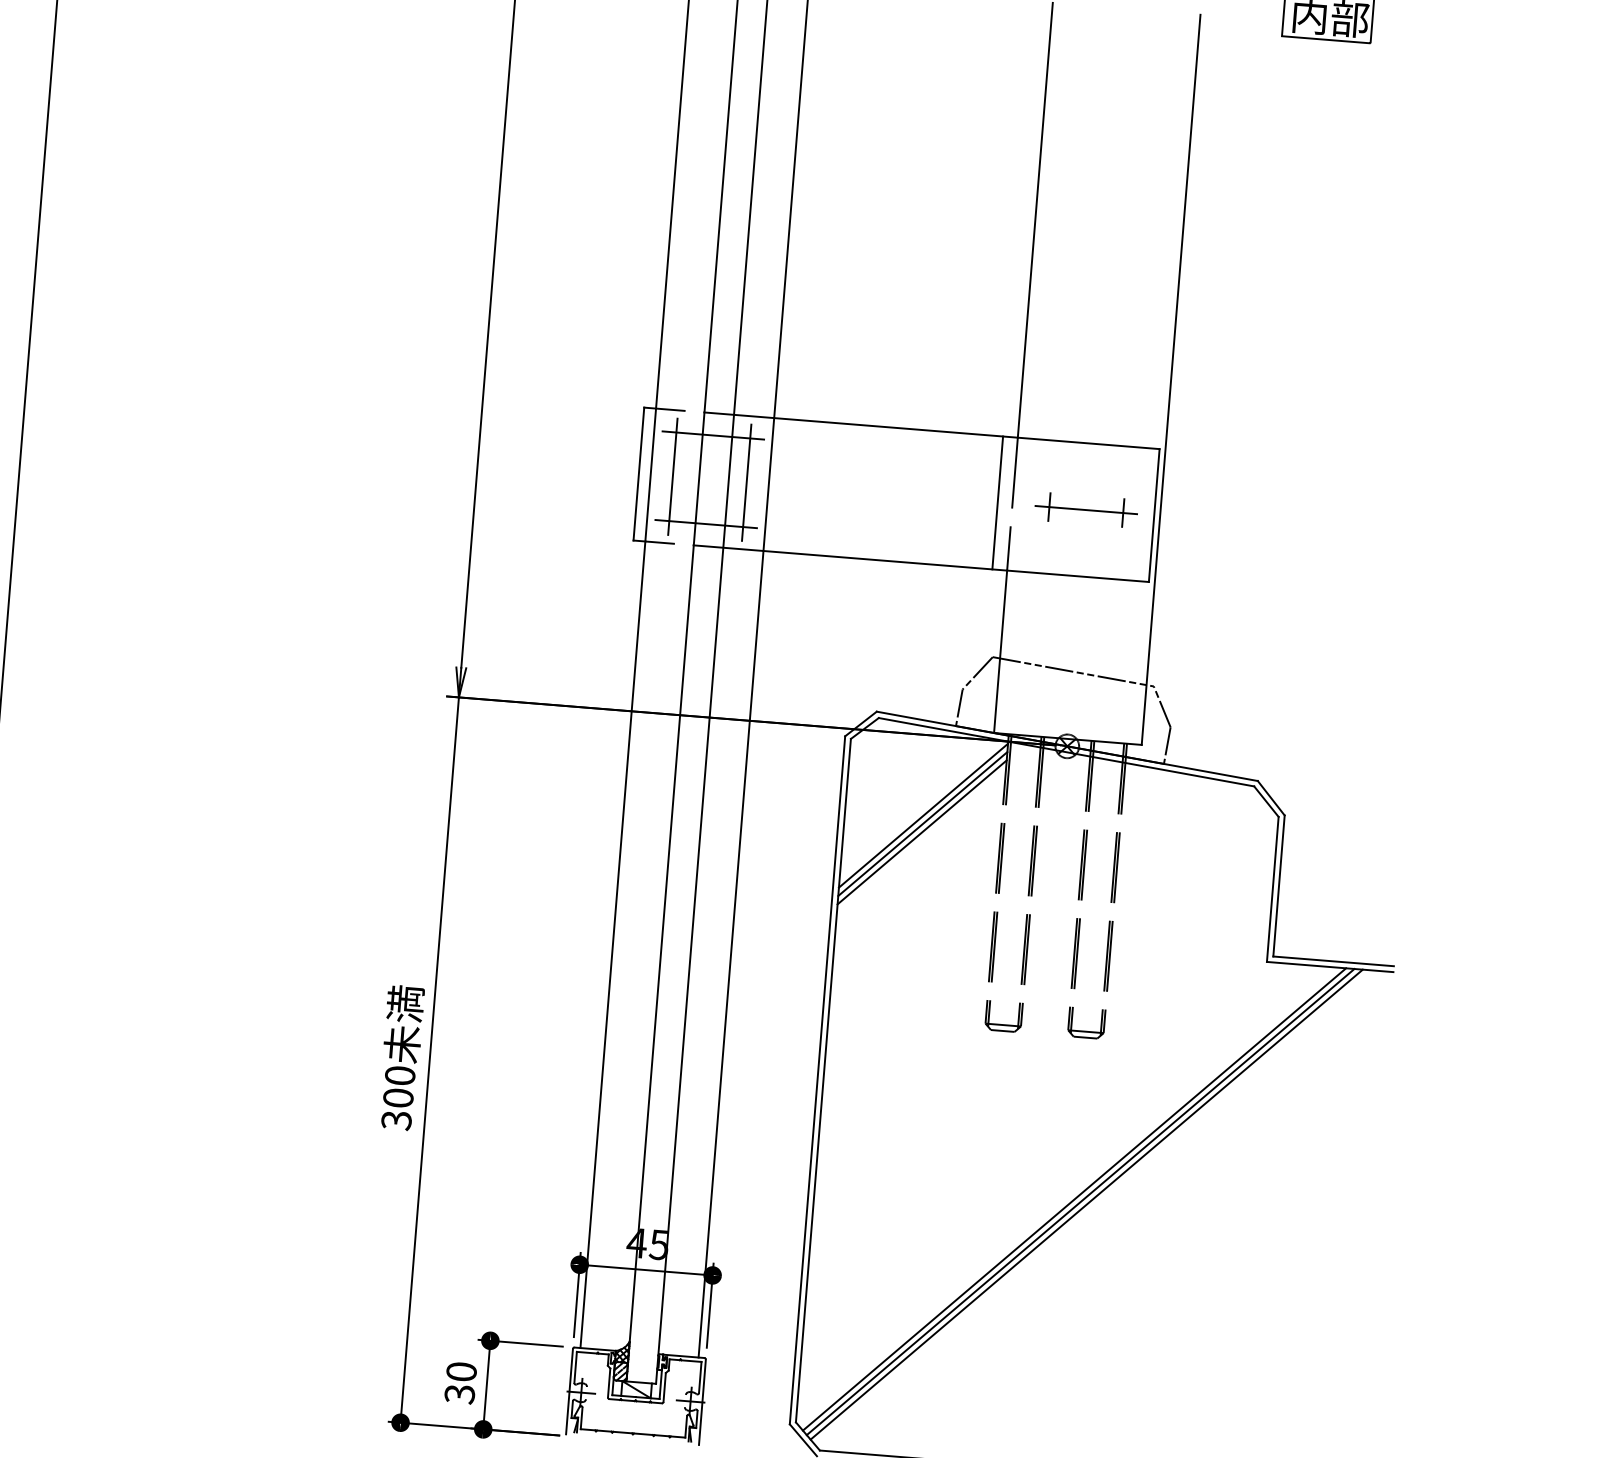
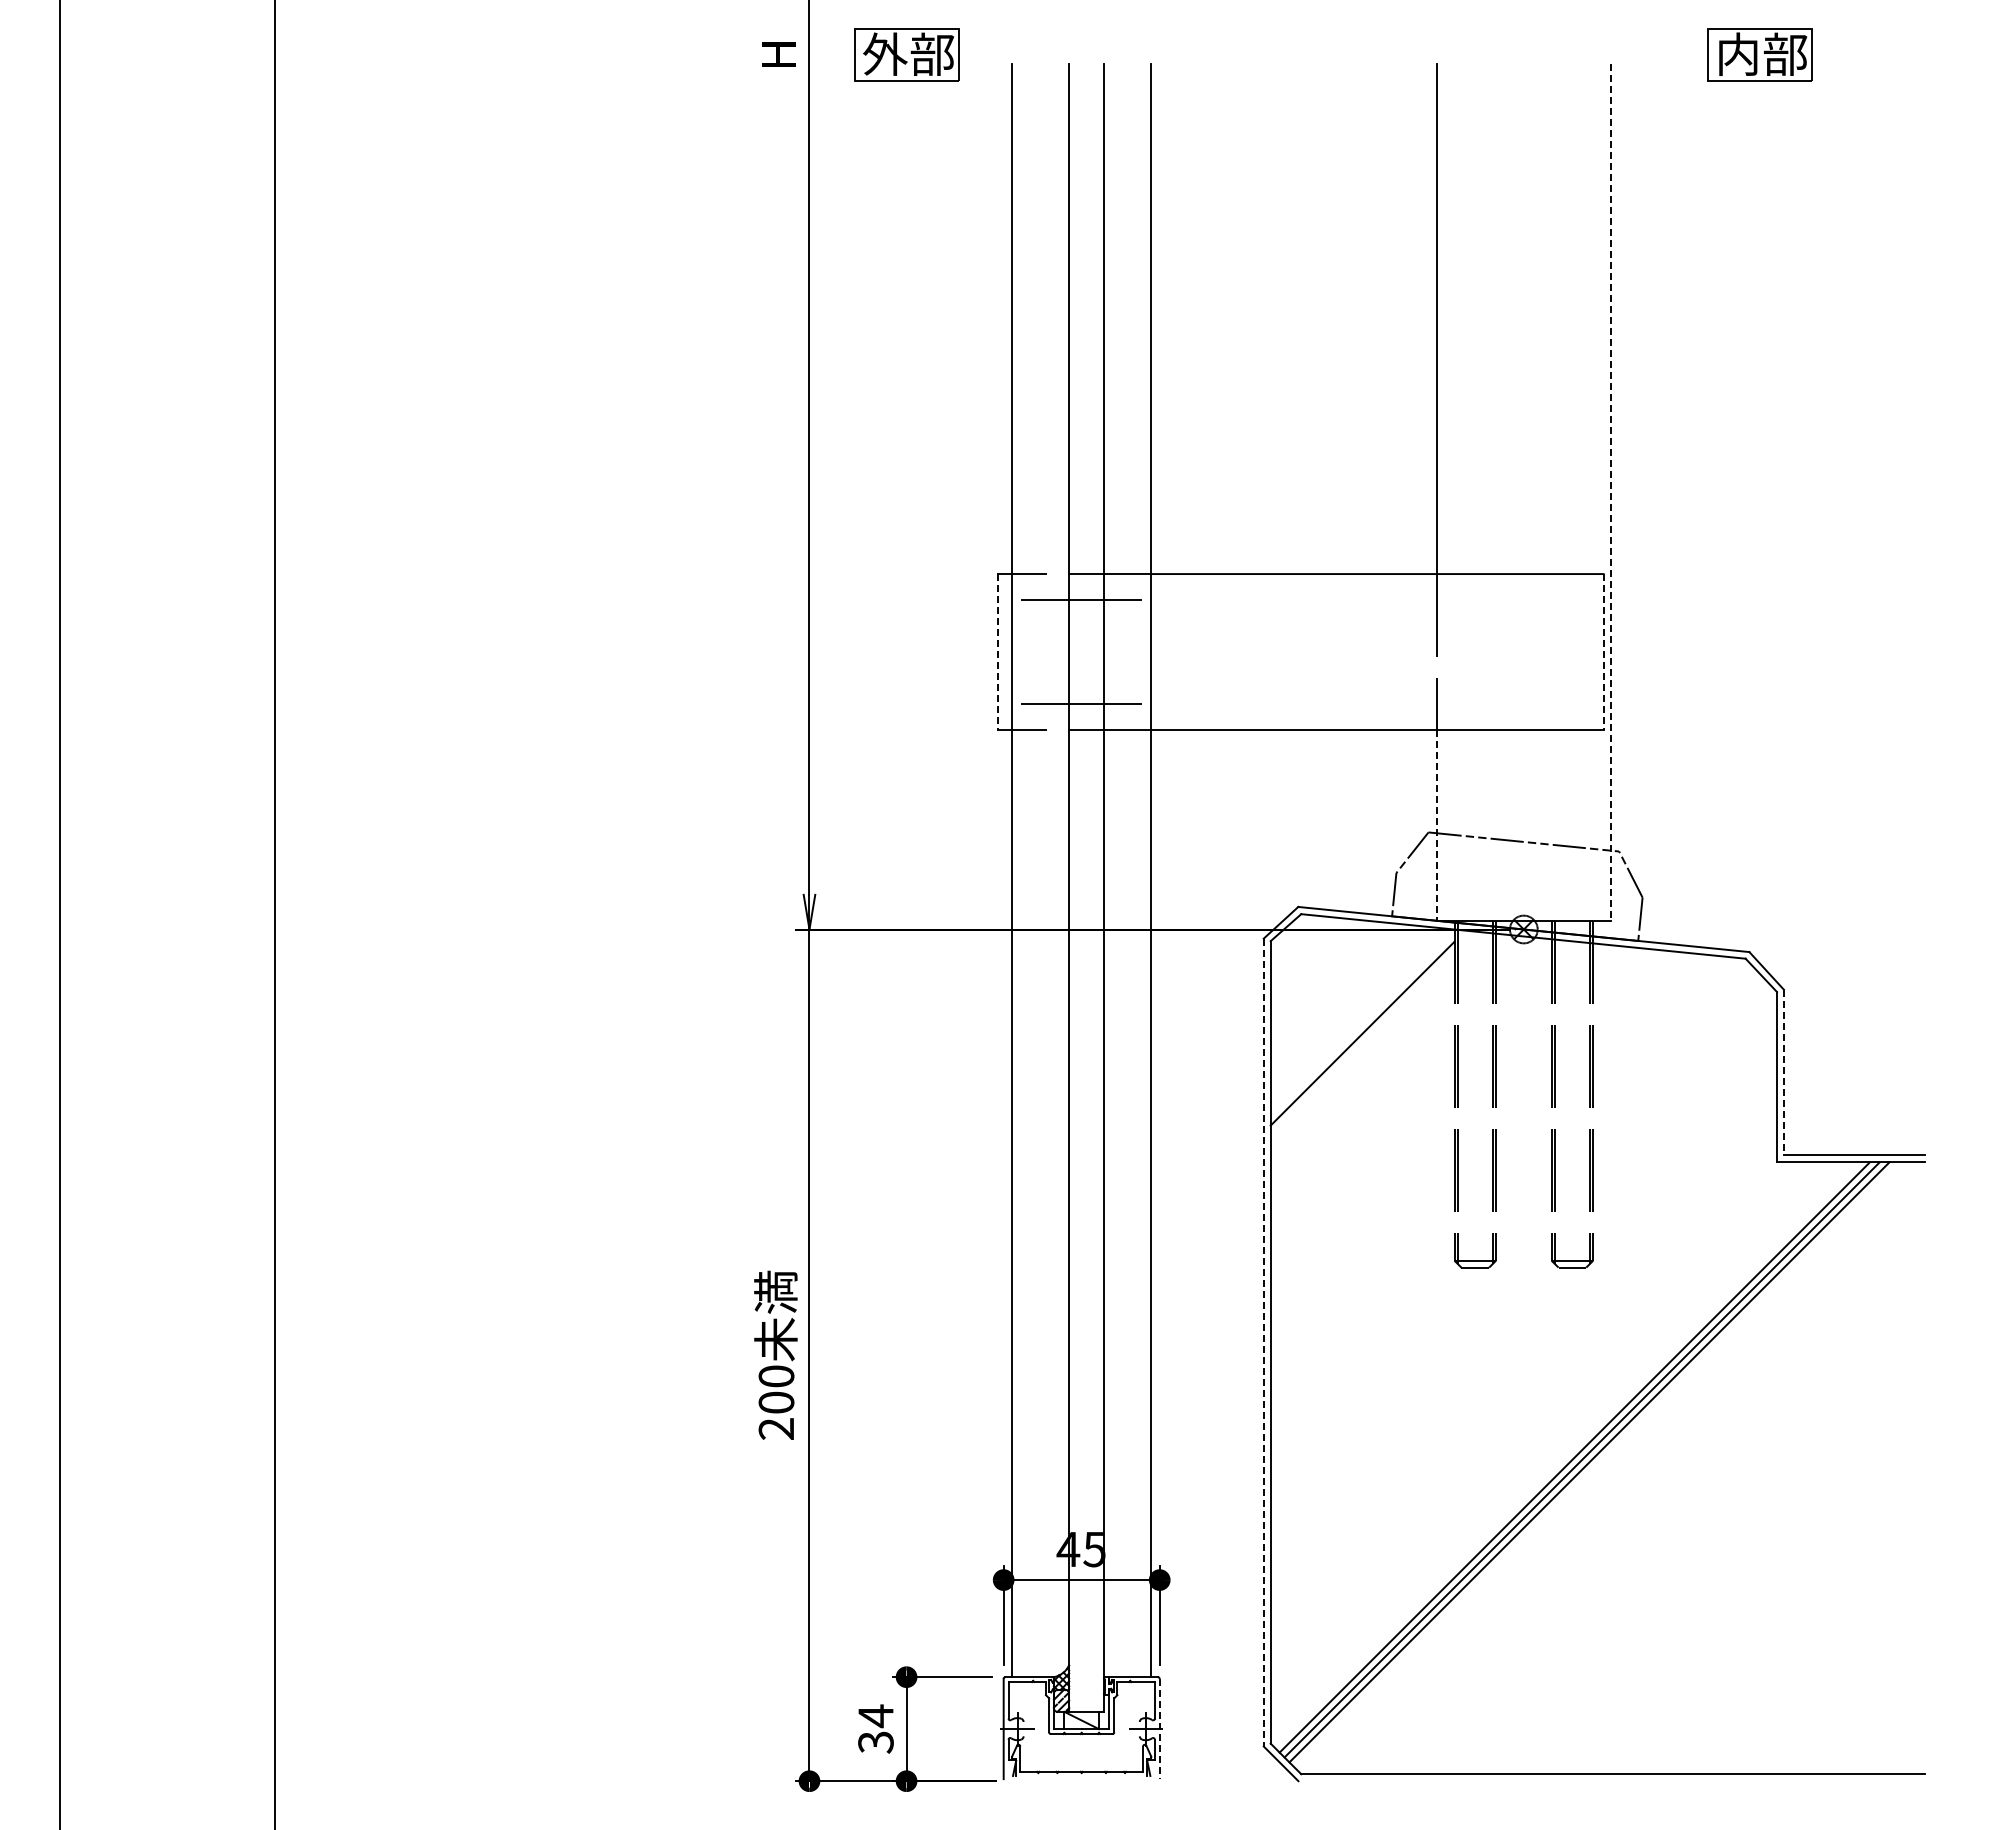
line: (1171, 380) -> (1610, 492), solid -> dashed
line: (638, 474) -> (998, 652), solid -> dashed
line: (673, 476) -> (1038, 651), removed
line: (747, 482) -> (1125, 651), removed
line: (997, 503) -> (1419, 652), removed
part: (1086, 509) -> (1523, 651), removed
line: (1154, 515) -> (1603, 652), solid -> dashed
line: (1000, 651) -> (1437, 825), solid -> dashed
line: (923, 815) -> (1362, 1023), removed
line: (922, 832) -> (1362, 1043), removed
line: (1278, 885) -> (1783, 1072), solid -> dashed
line: (817, 1080) -> (1263, 1342), solid -> dashed
text: (396, 1120) -> (776, 1429), 300 -> 200
text: (461, 1372) -> (875, 1716), 30 -> 34
line: (702, 1402) -> (1159, 1729), solid -> dashed

